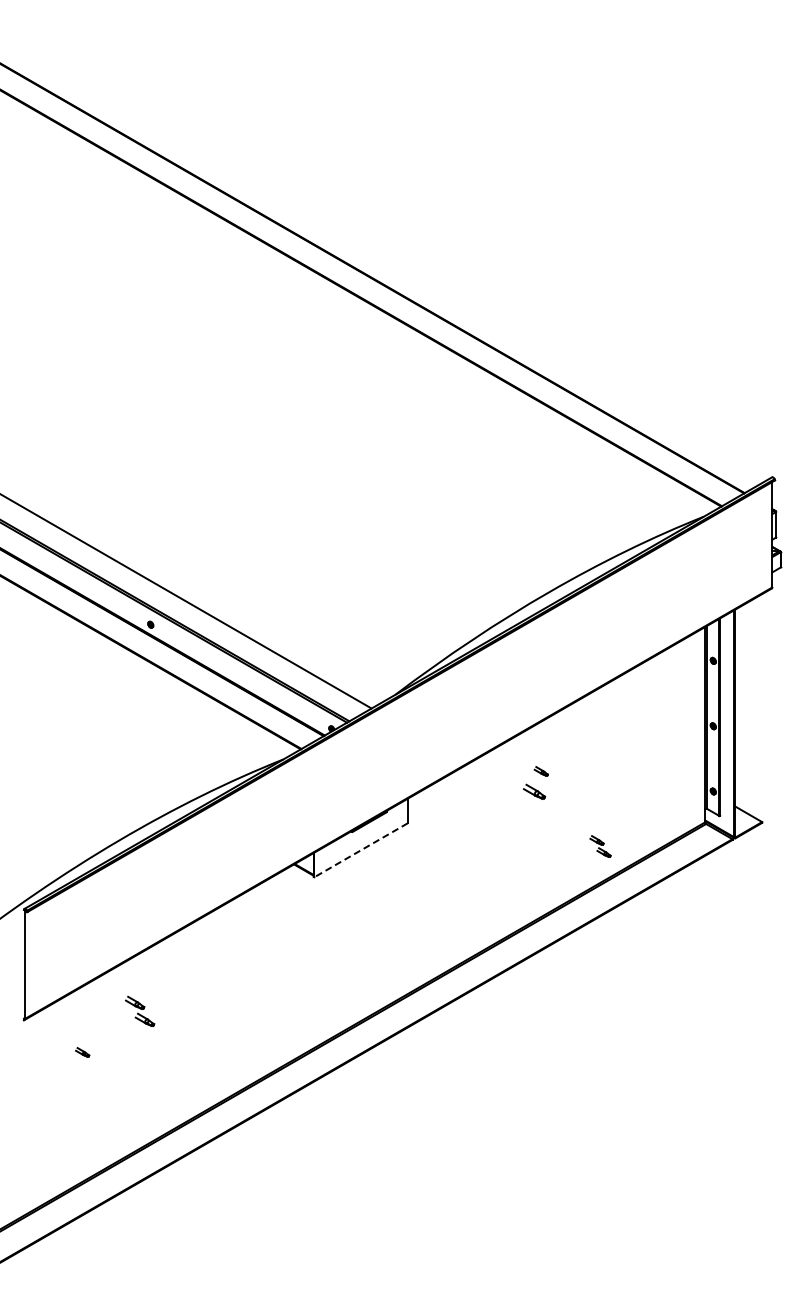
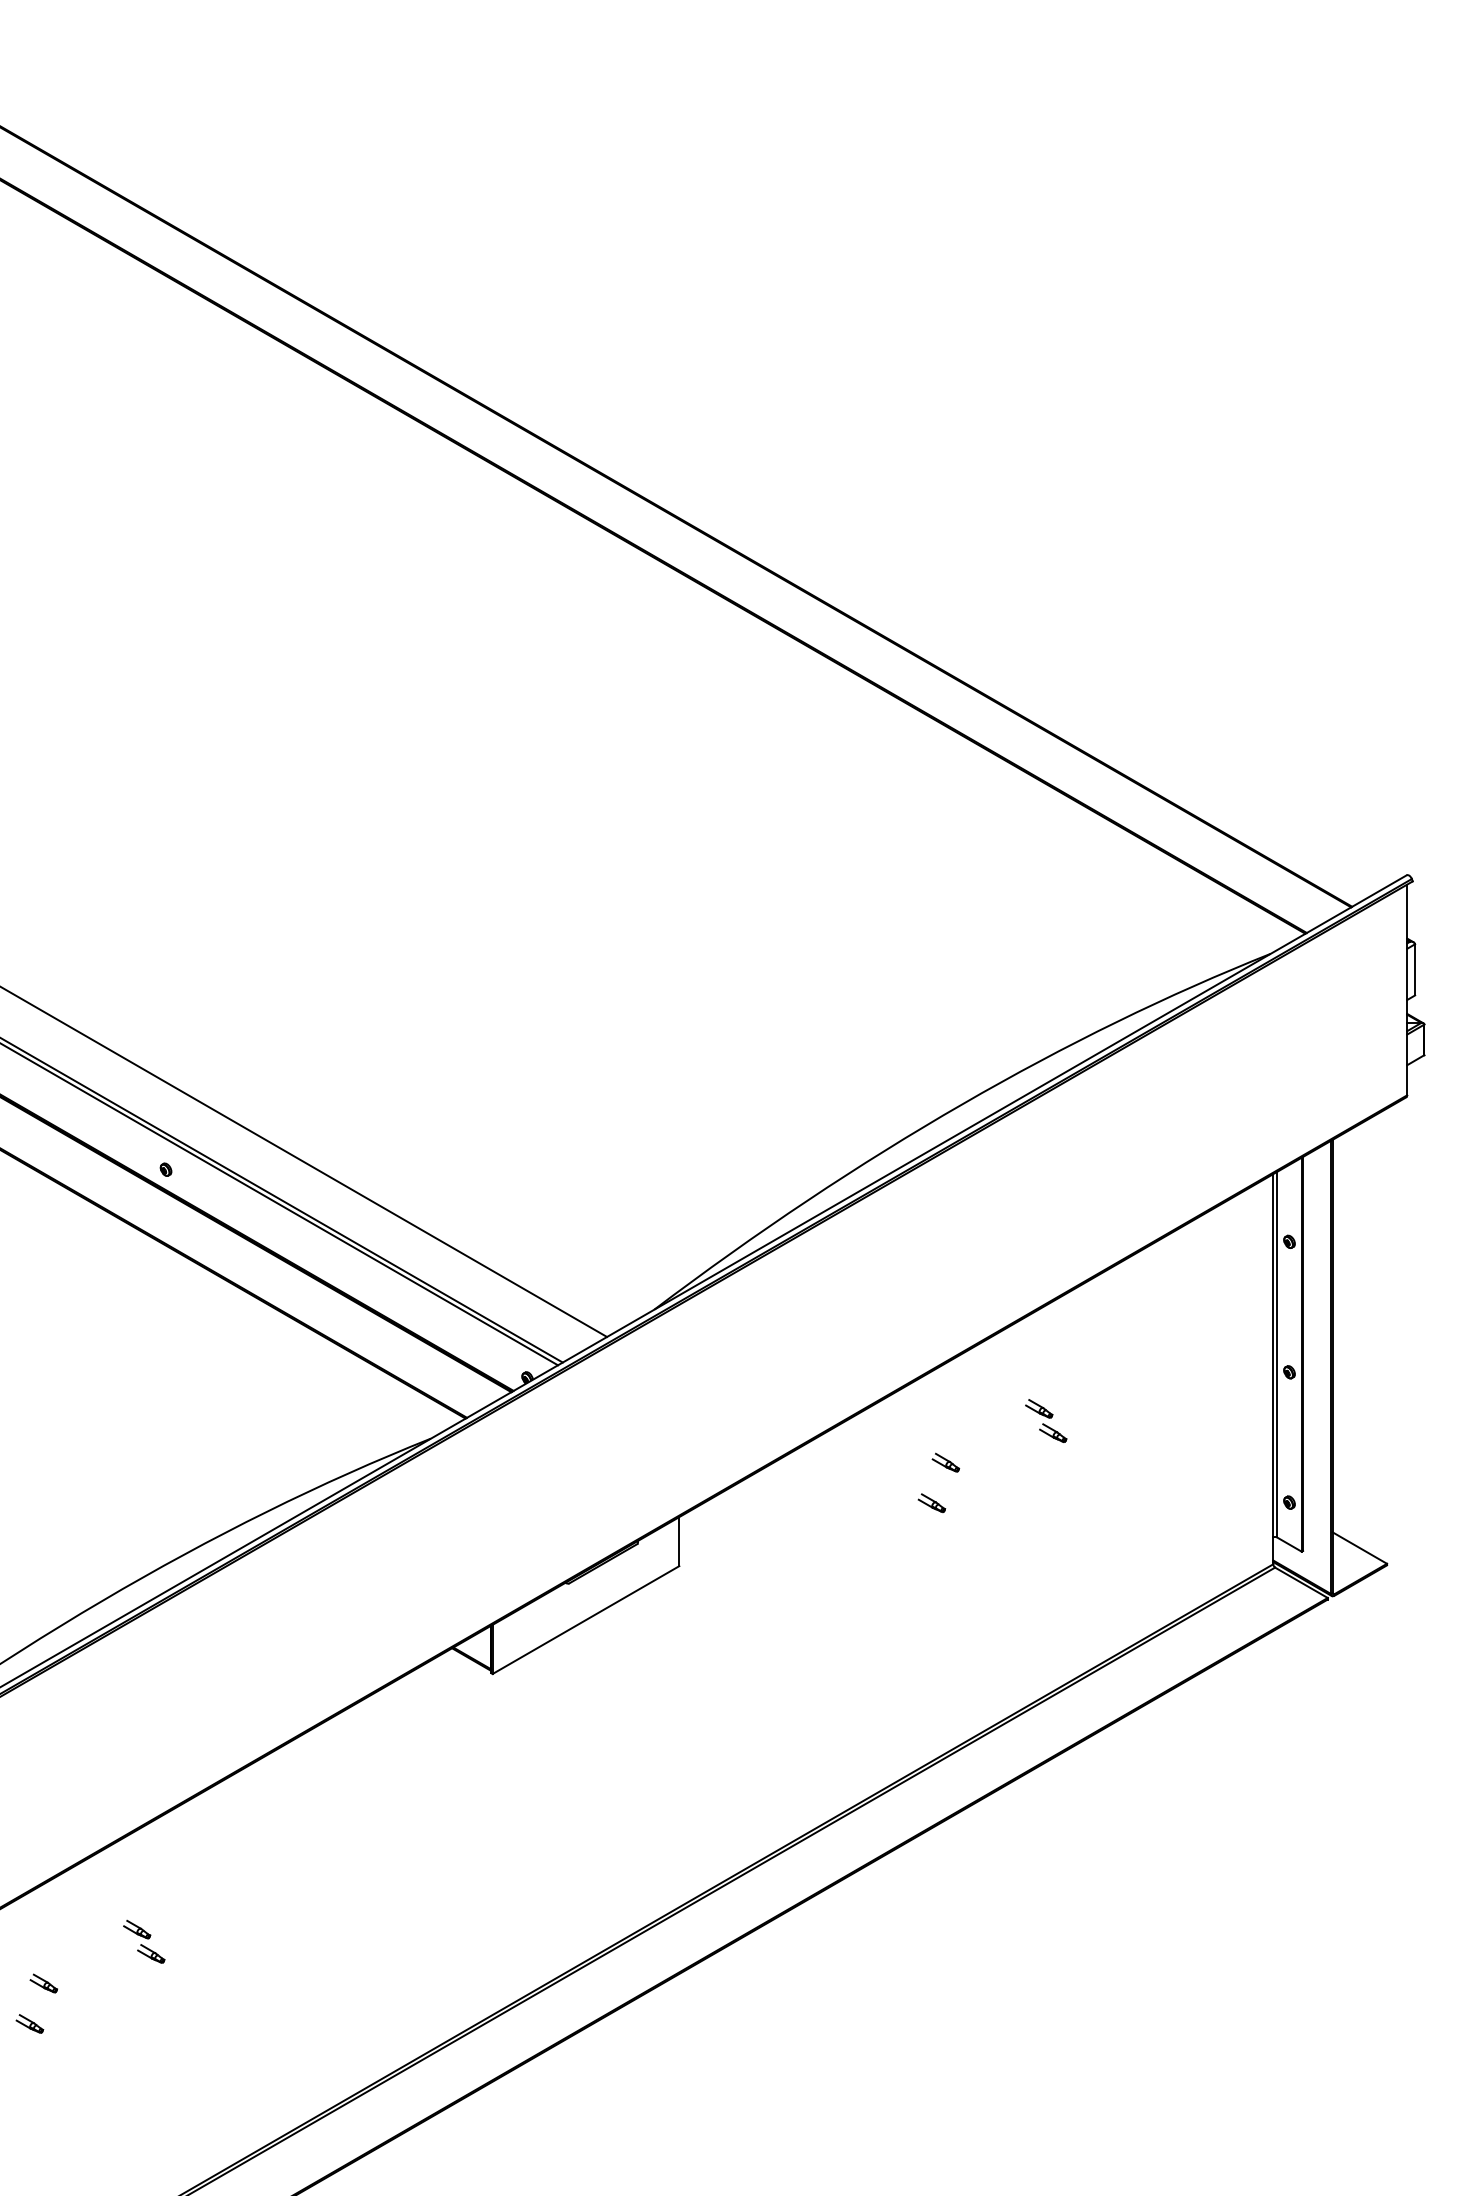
part: (533, 791) -> (930, 1502), size x0.62
part: (600, 846) -> (1046, 1420), moved
line: (361, 850) -> (586, 1620), dashed -> solid
part: (139, 1010) -> (143, 1940), size x0.71
part: (89, 1031) -> (43, 1982), added

